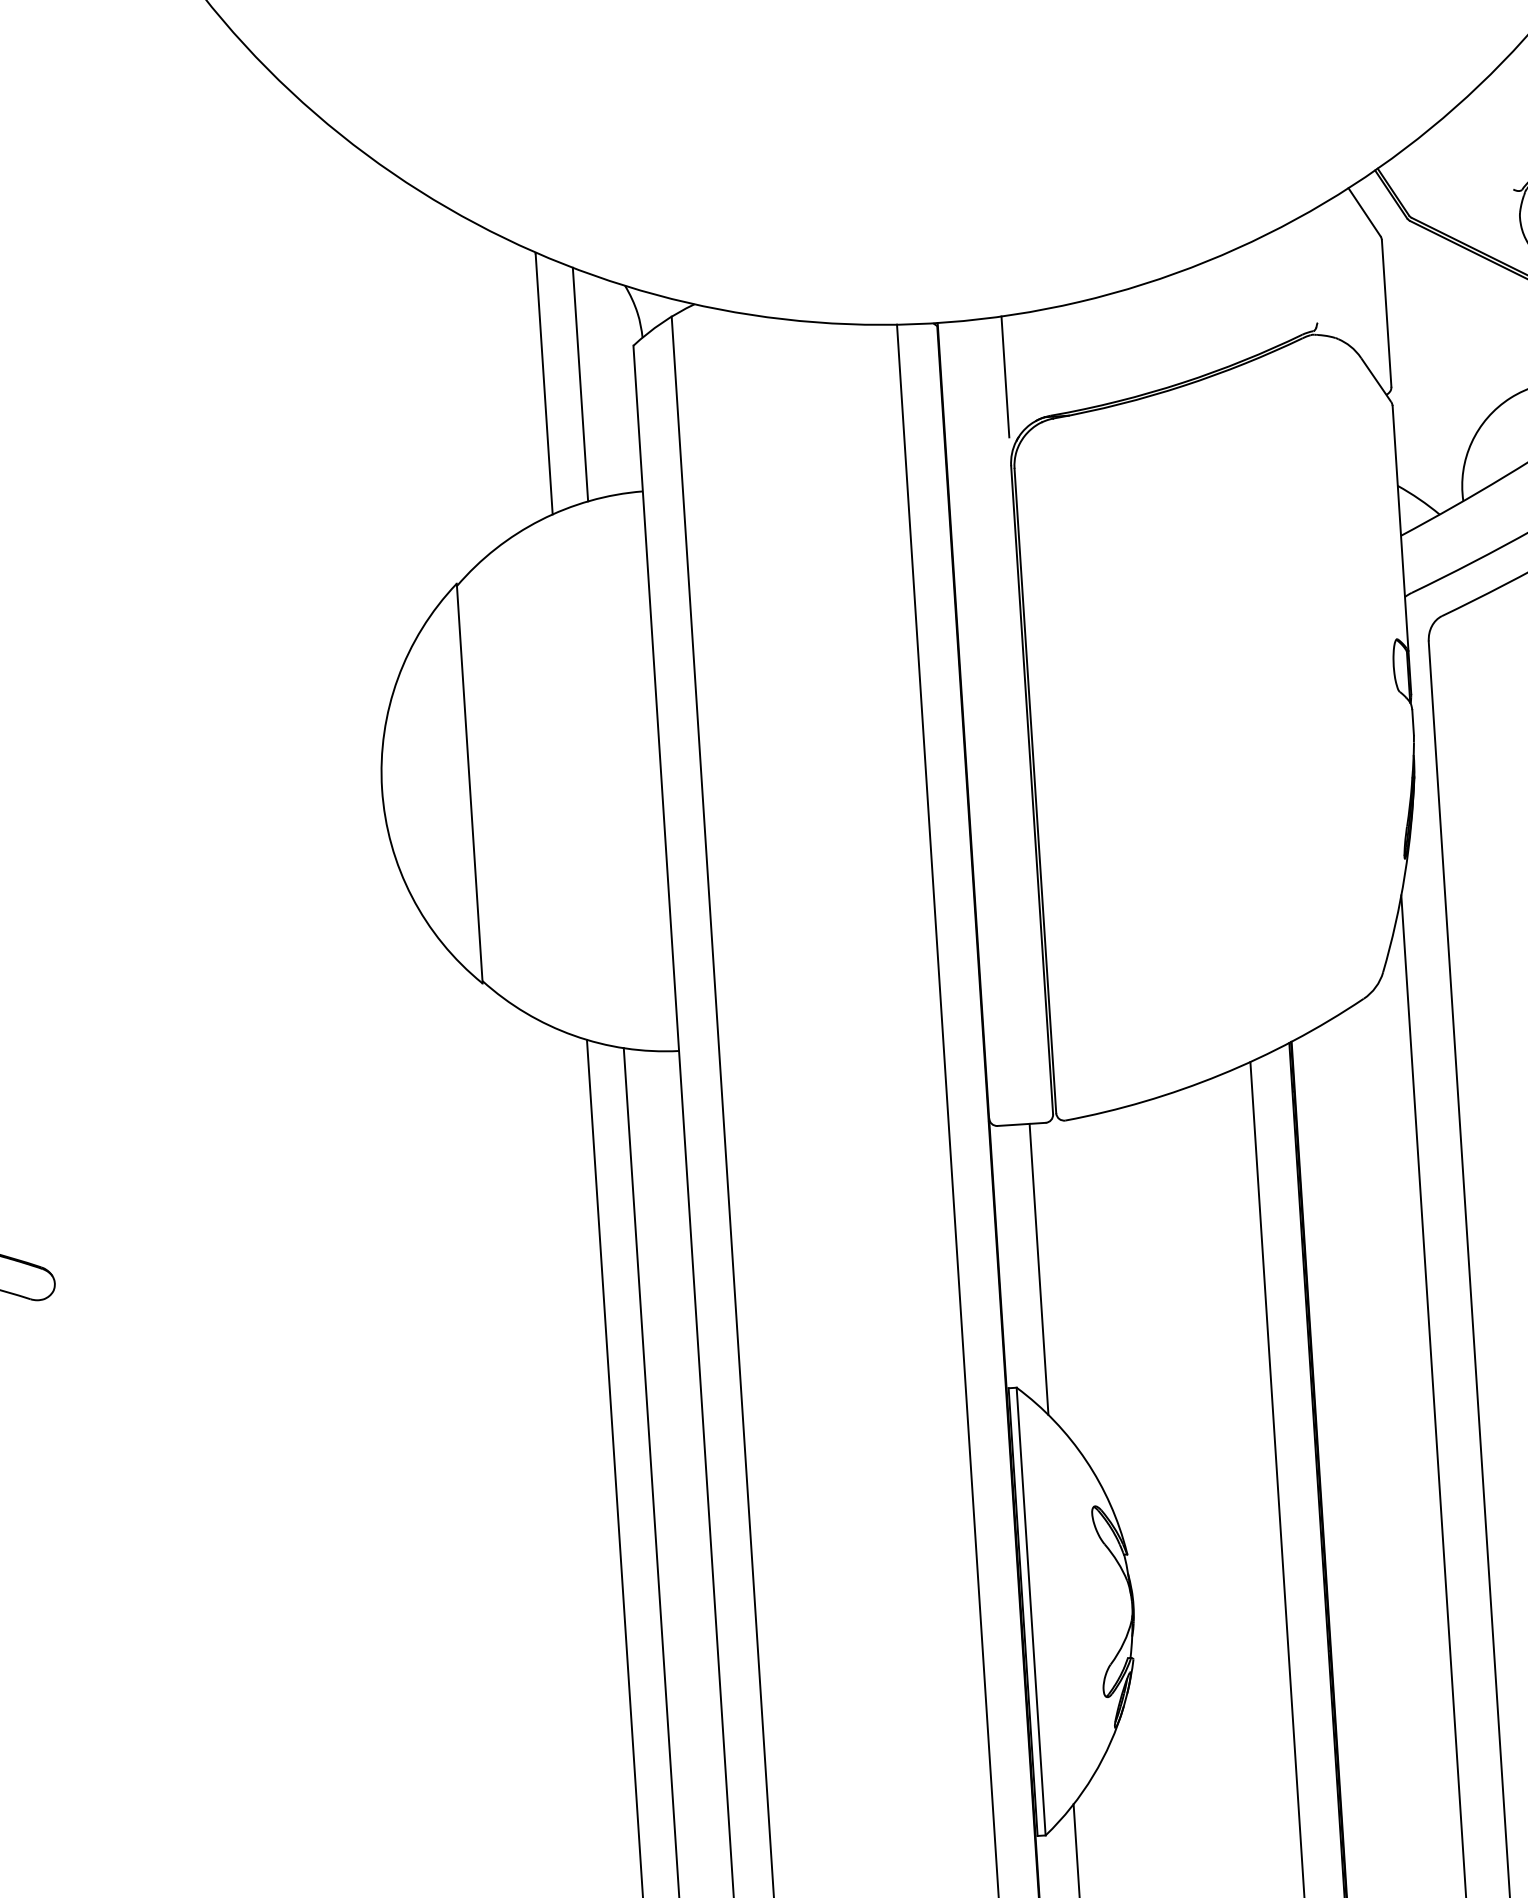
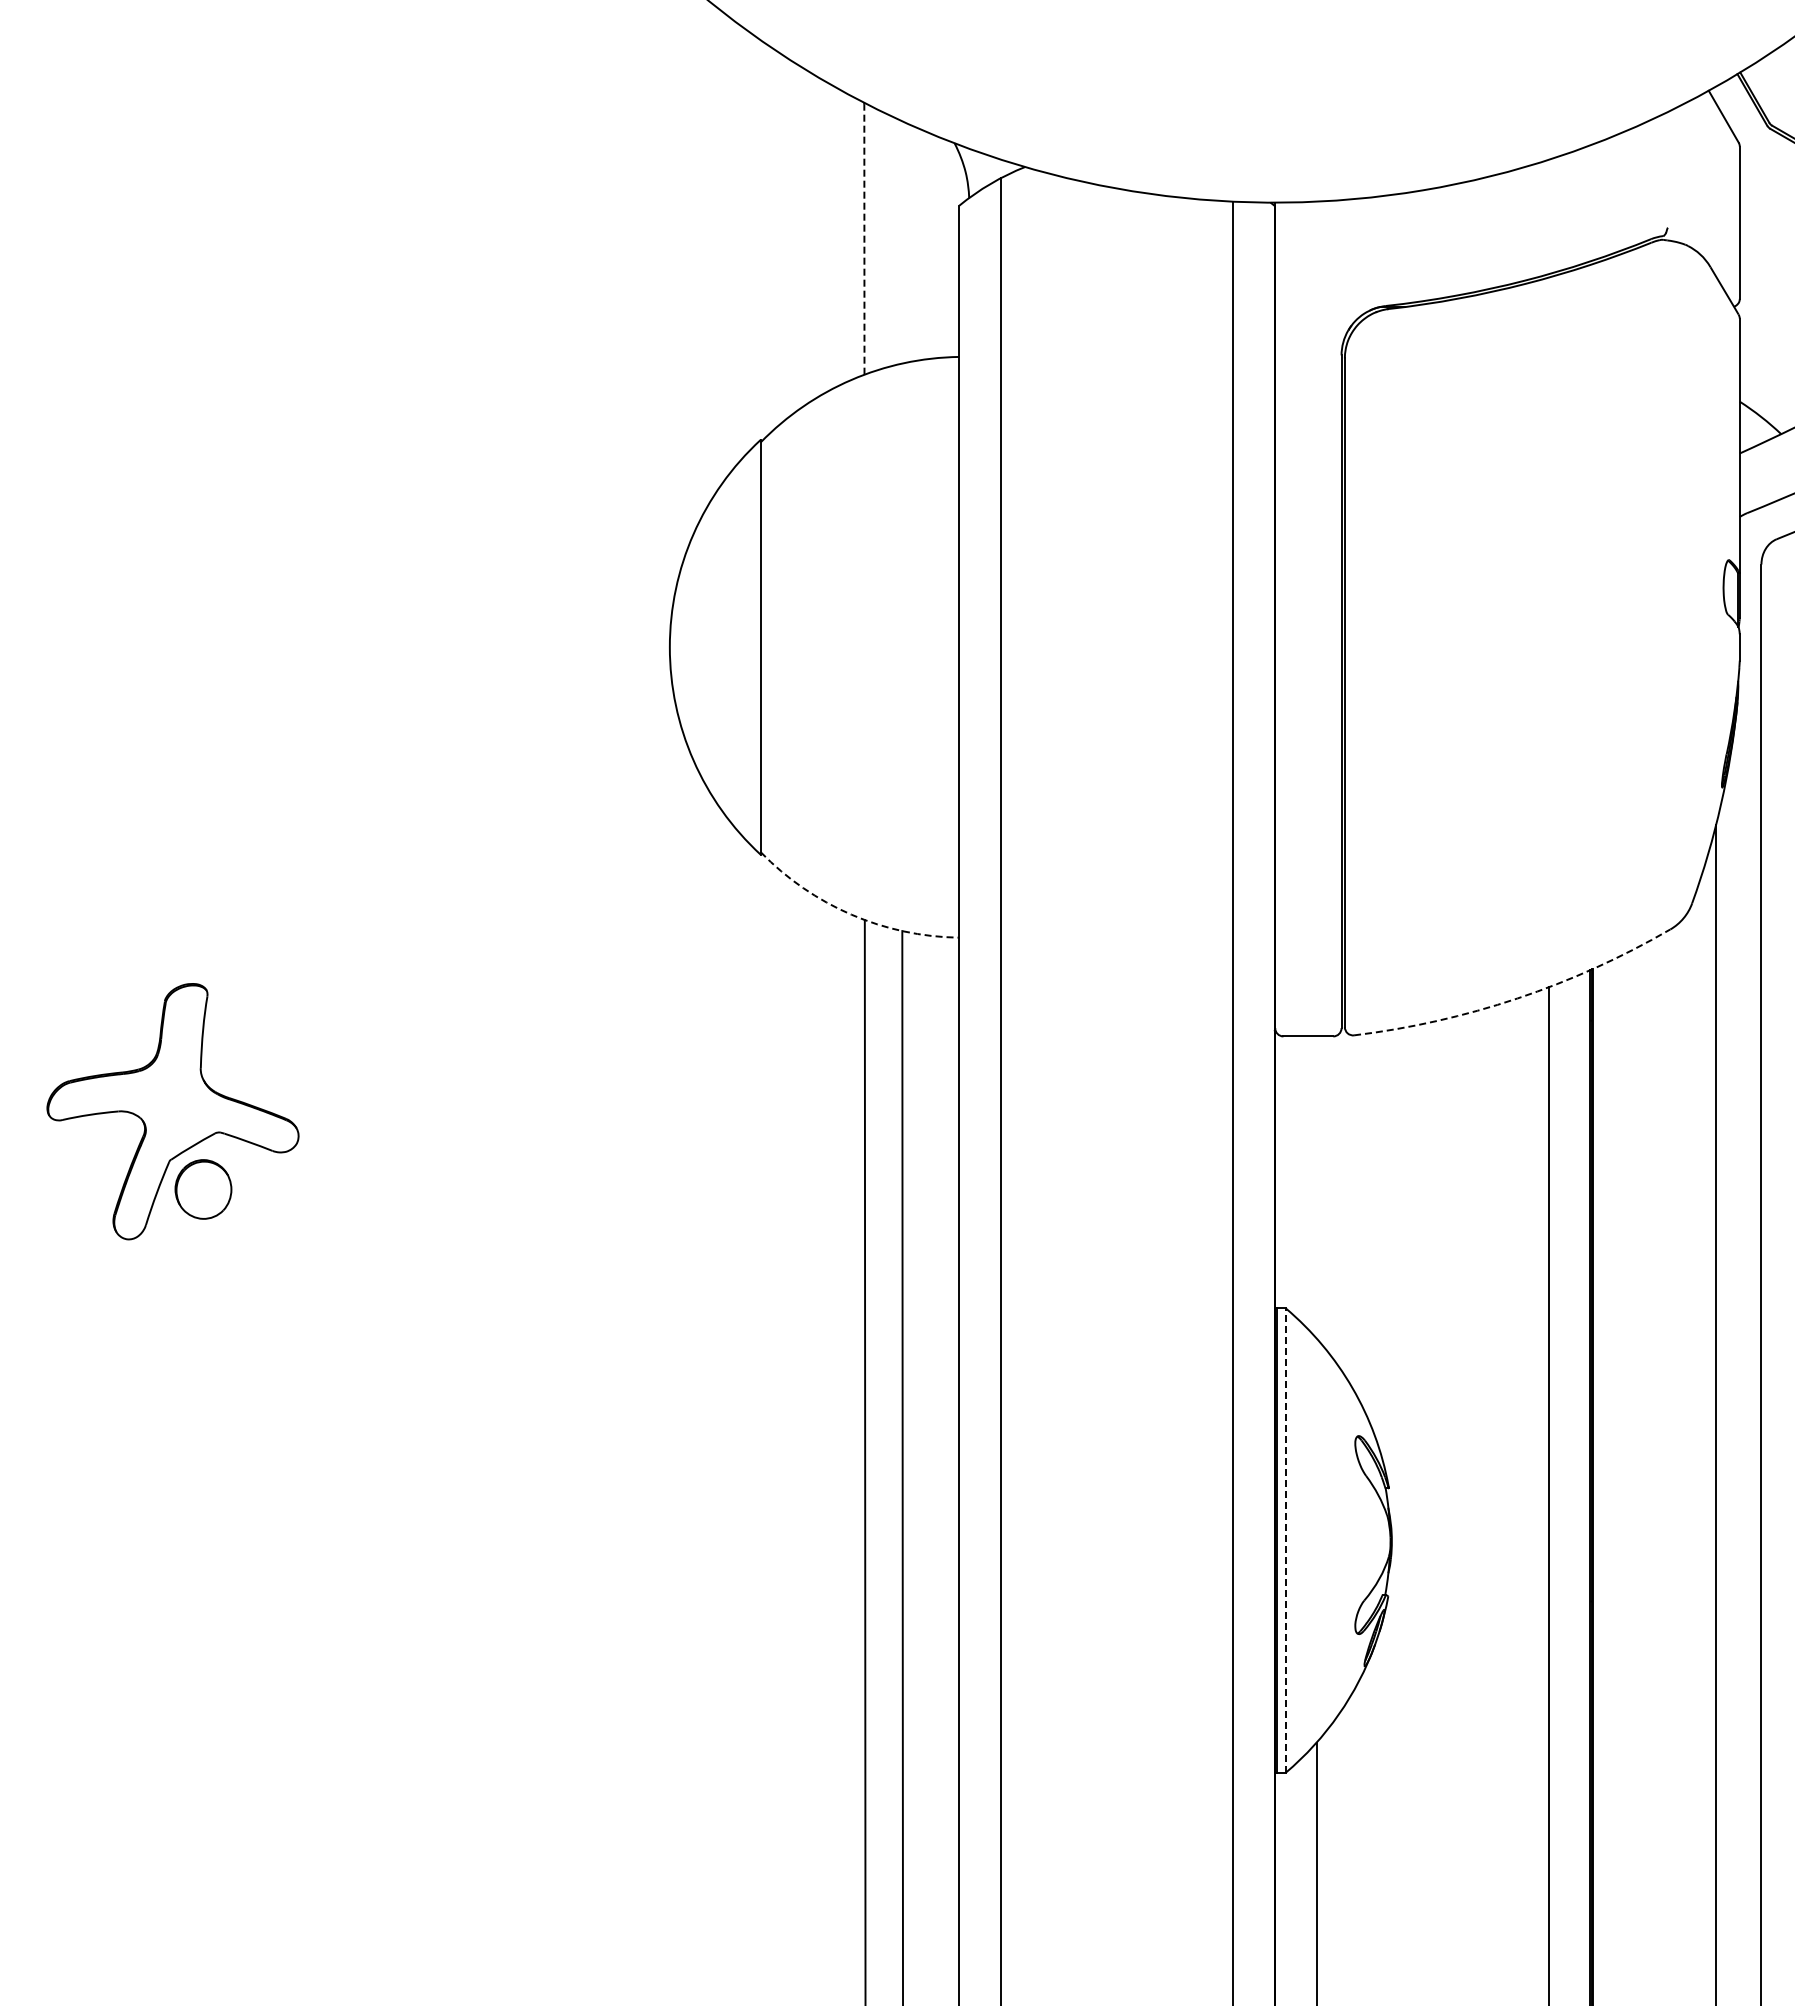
line: (1005, 376) -> (1341, 262), removed
line: (544, 384) -> (864, 239), solid -> dashed
line: (580, 384) -> (901, 242), removed
arc: (573, 1035) -> (851, 914), solid -> dashed
arc: (1220, 1074) -> (1517, 998), solid -> dashed
line: (1038, 1269) -> (1316, 1187), removed
line: (1031, 1611) -> (1285, 1540), solid -> dashed

